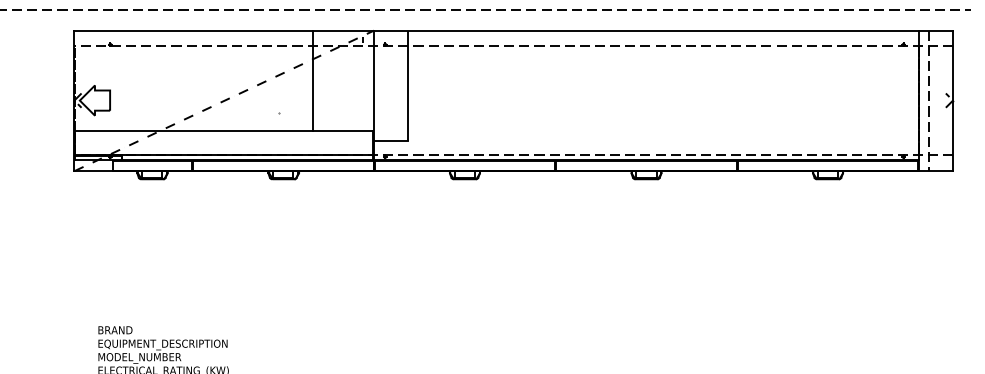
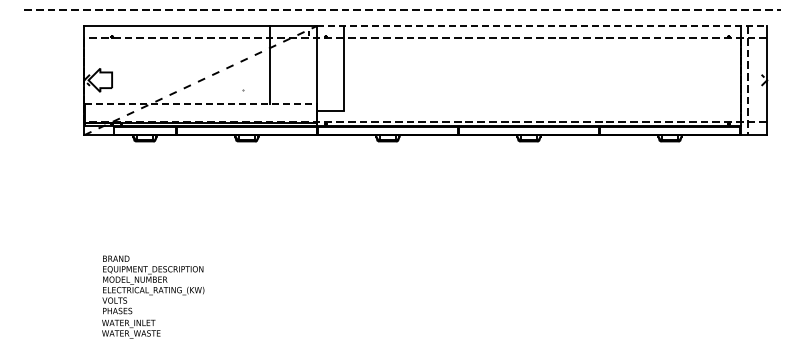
line: (663, 31) -> (542, 26), solid -> dashed
line: (223, 131) -> (200, 104), solid -> dashed

